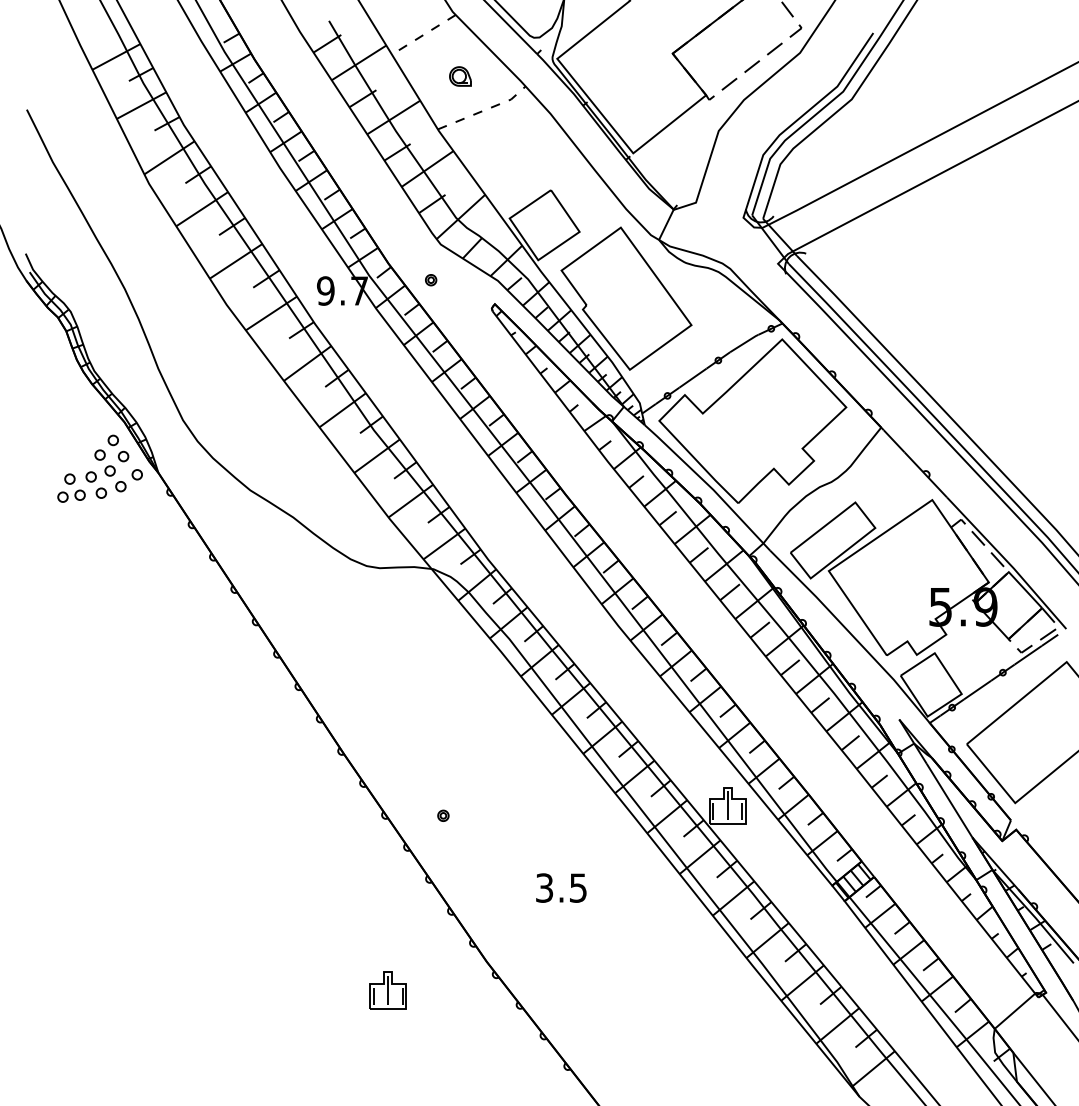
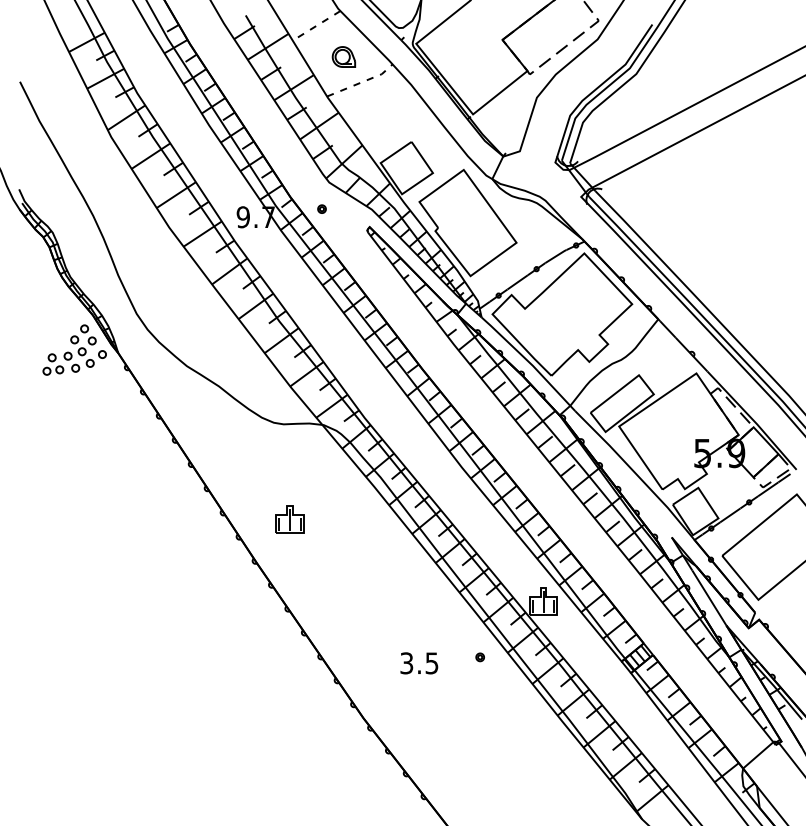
part: (459, 75) -> (343, 56), size x1.43
part: (442, 816) -> (479, 657), moved
part: (387, 990) -> (289, 519), moved

